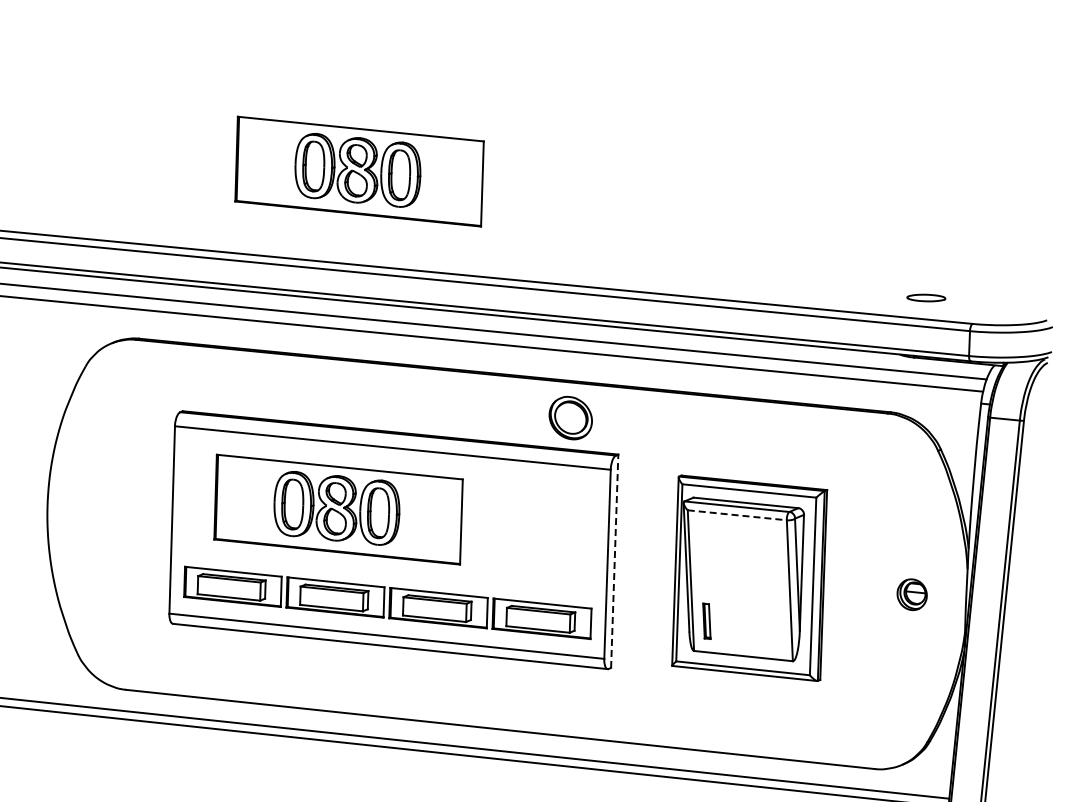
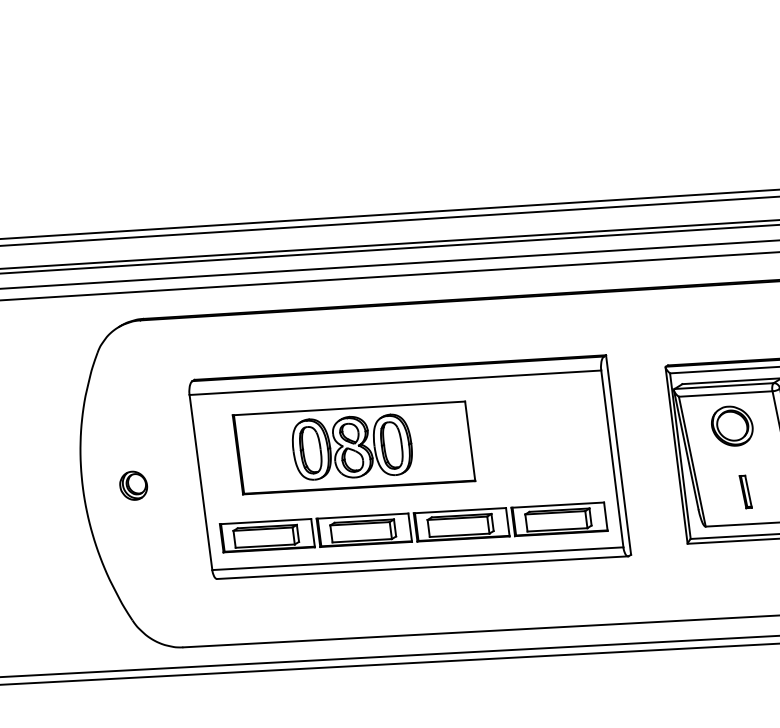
part: (359, 171) -> (323, 130), removed
part: (570, 418) -> (732, 426), moved
part: (101, 512) -> (134, 486), added
line: (737, 515) -> (725, 394), dashed -> solid
line: (614, 561) -> (618, 455), dashed -> solid
part: (706, 620) -> (745, 491), moved

